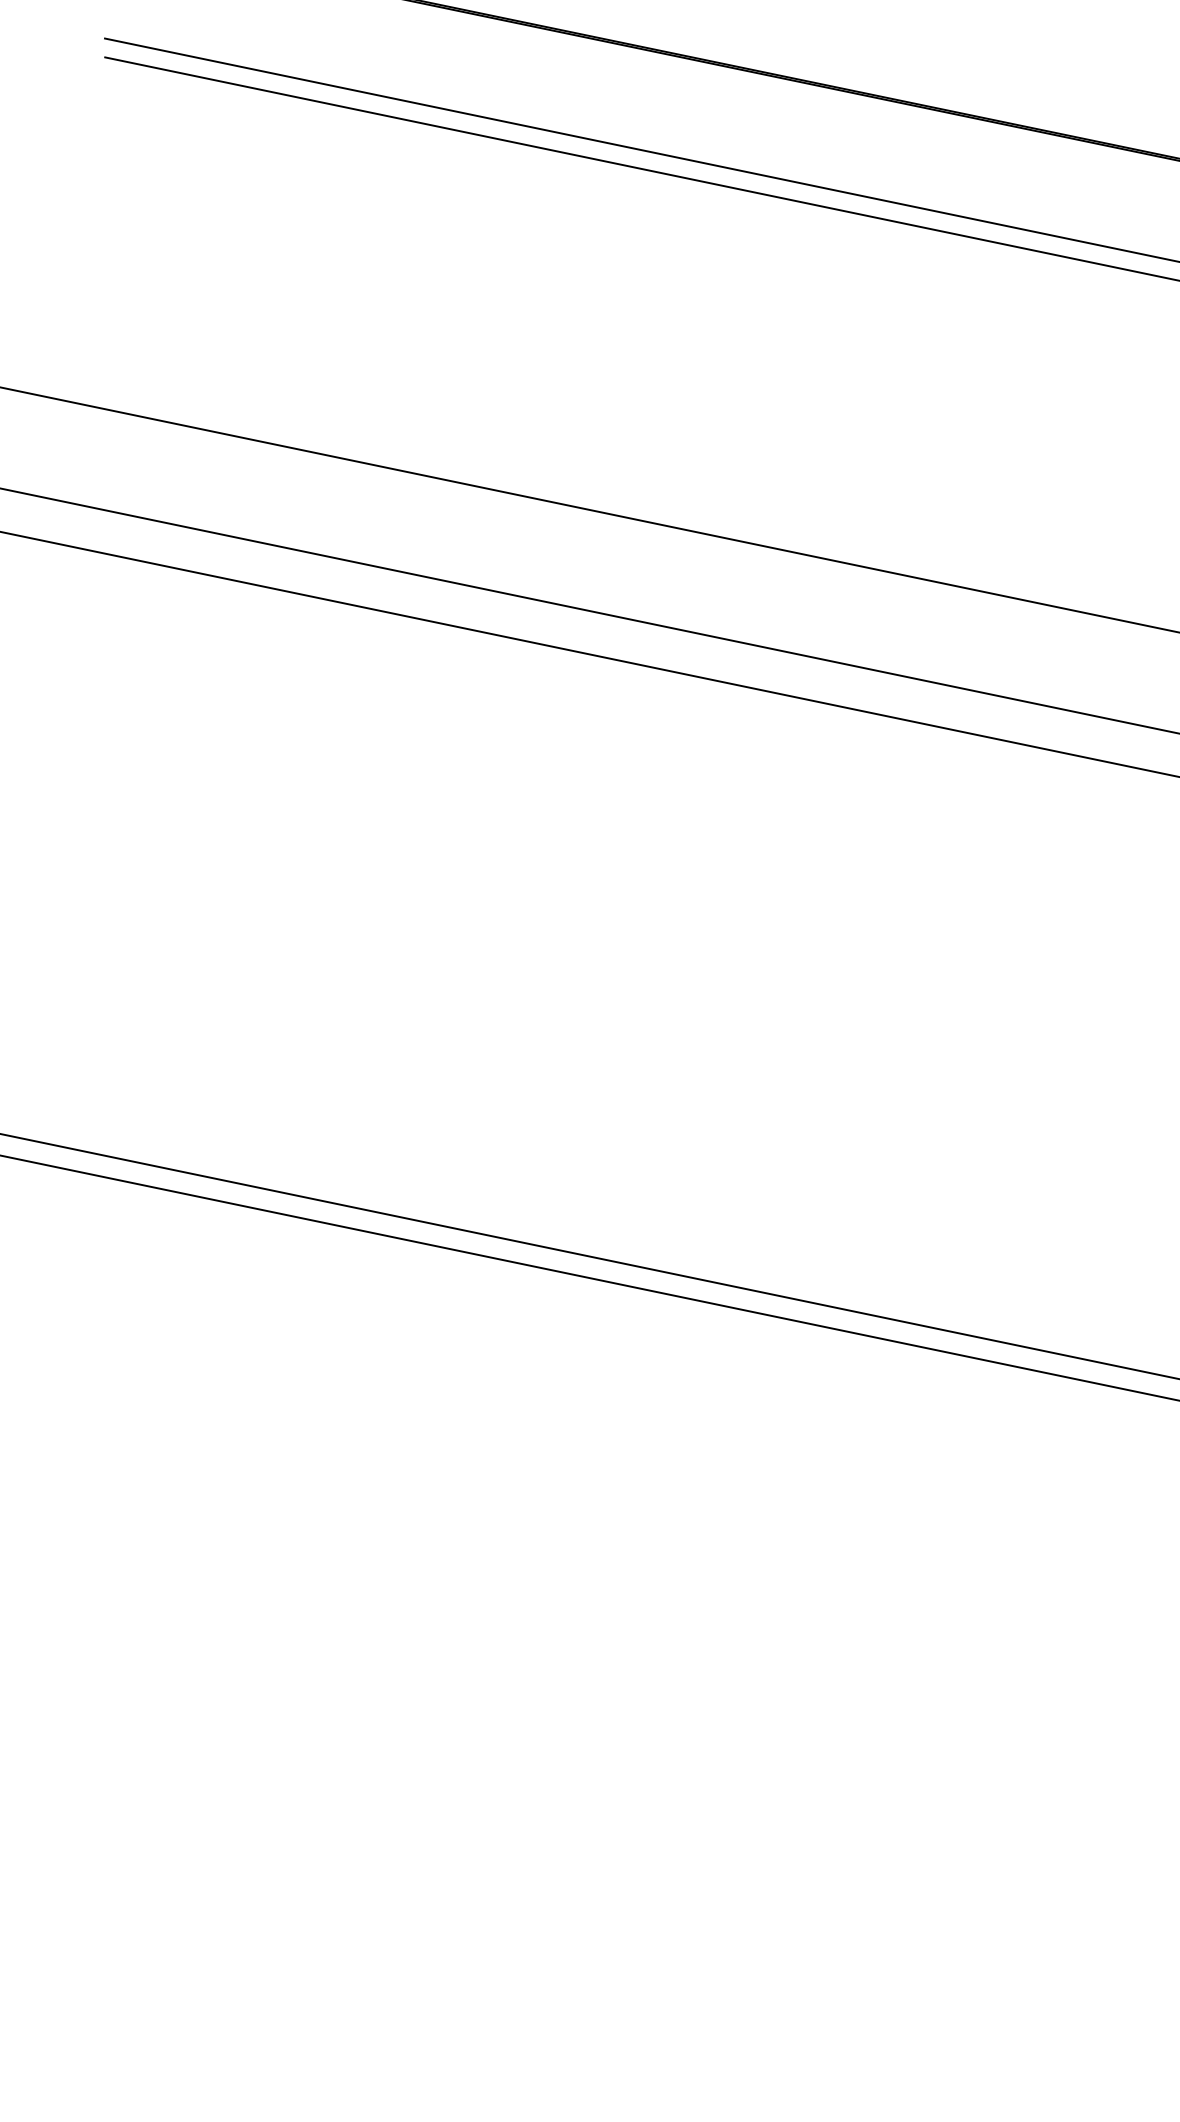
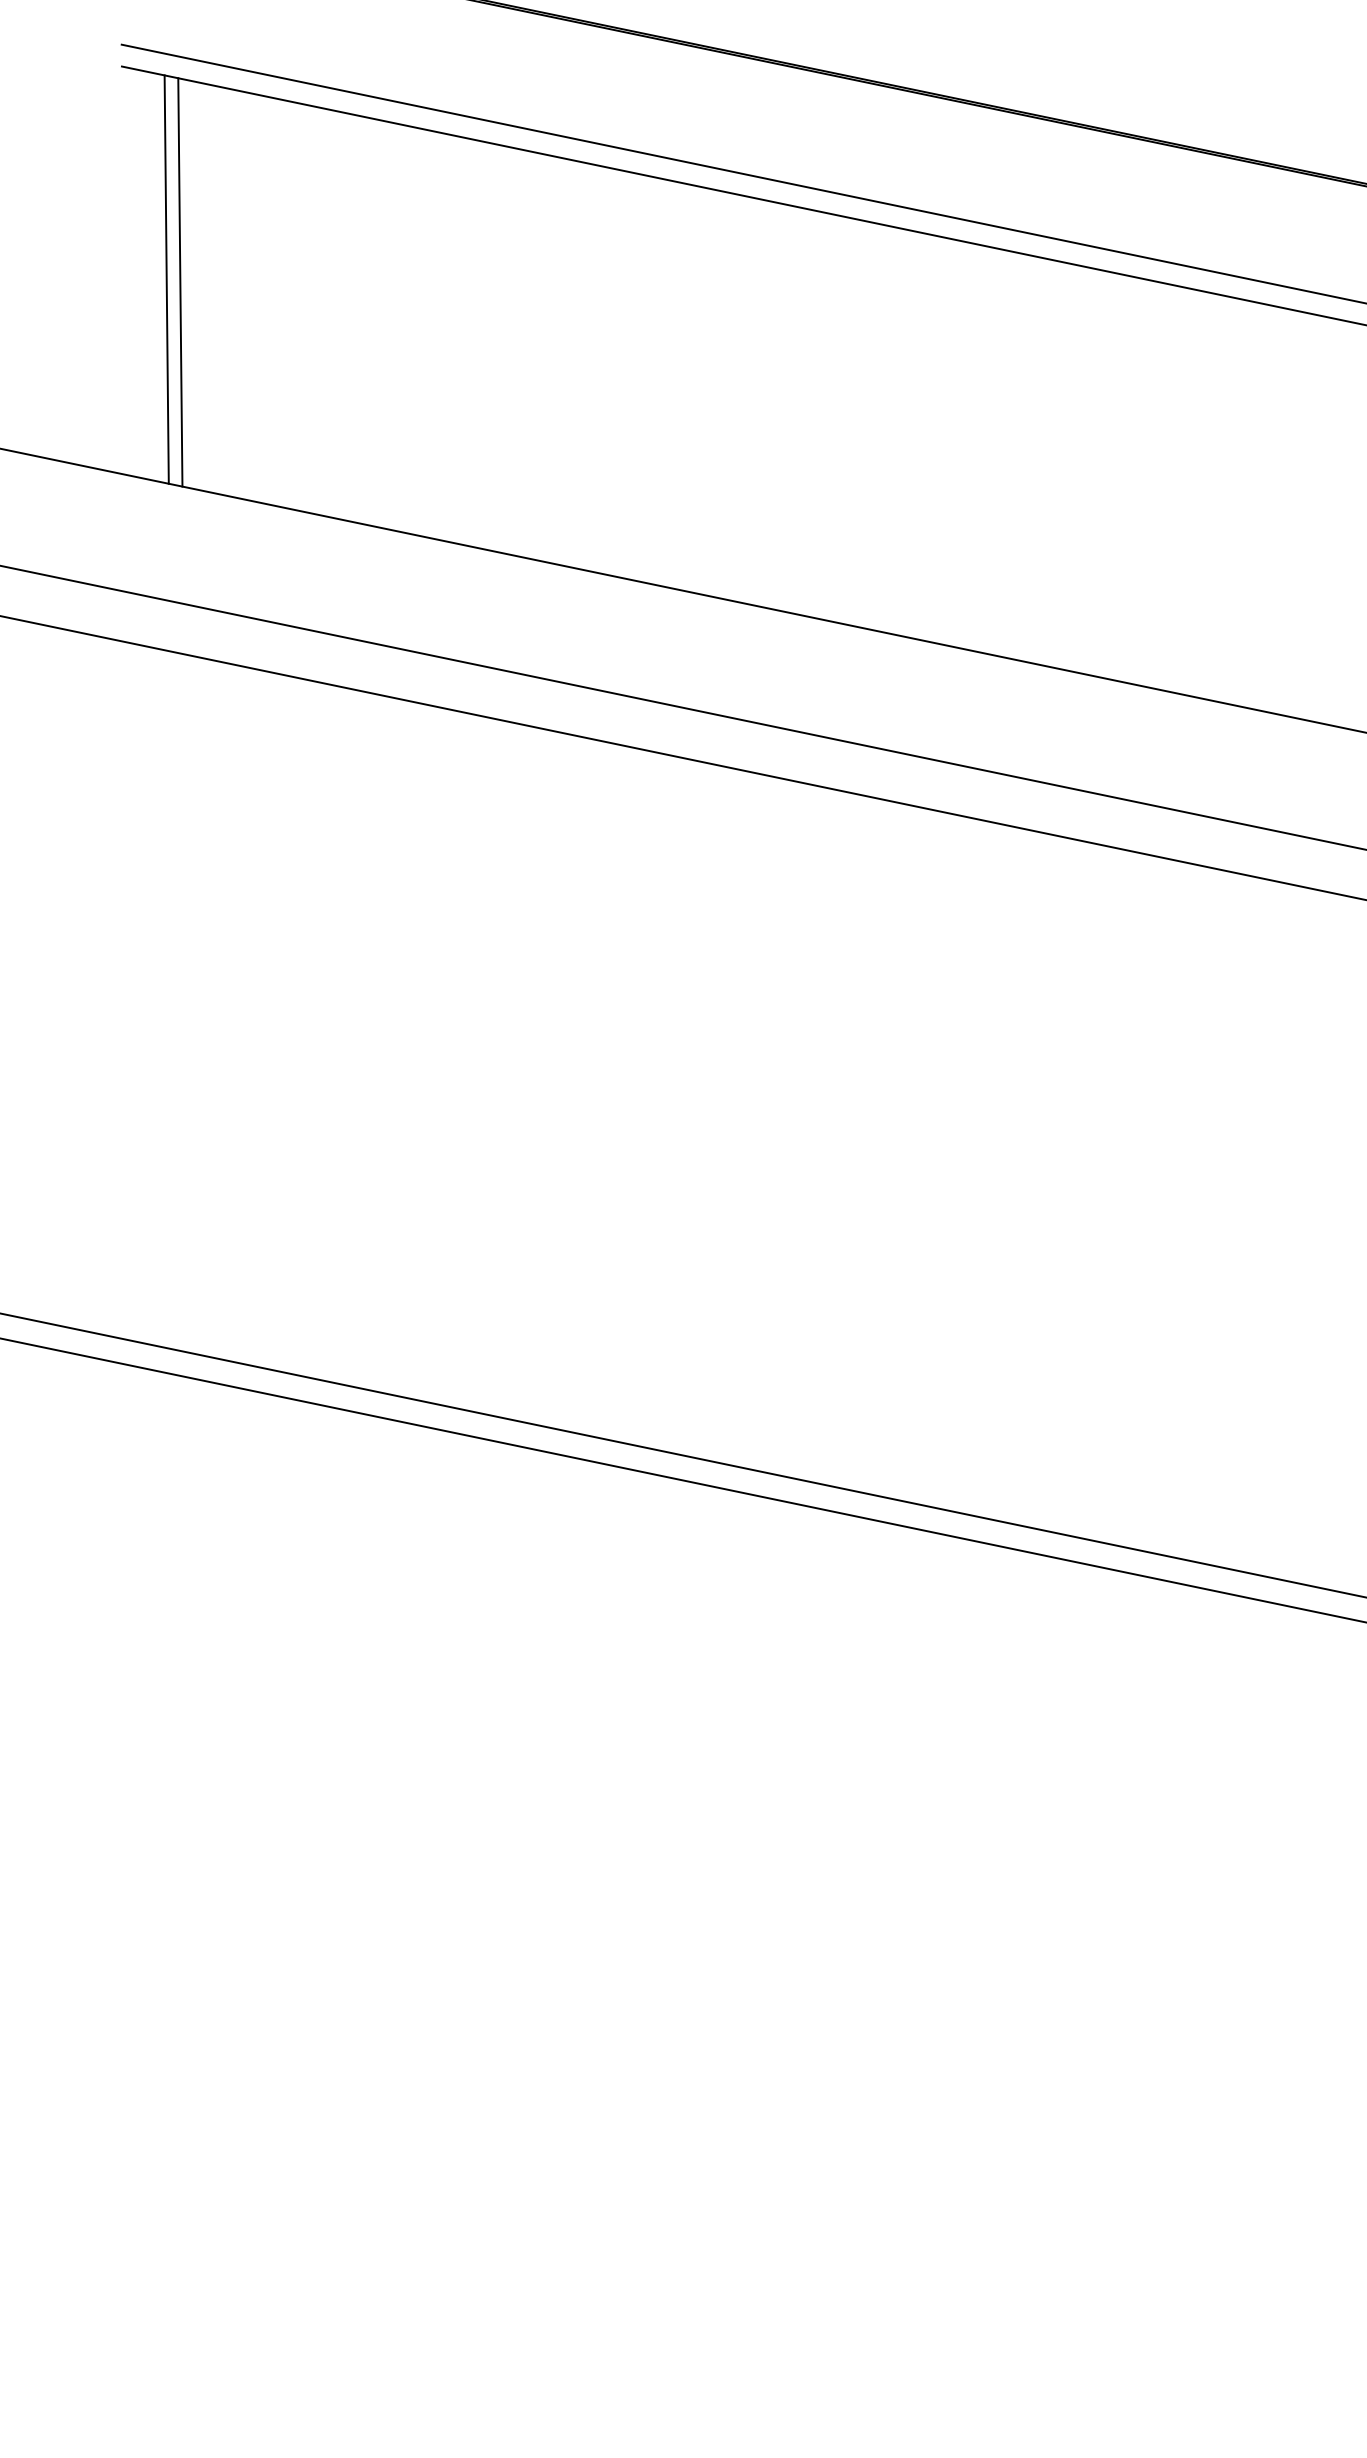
line: (143, 241) -> (166, 279), added
line: (155, 243) -> (180, 282), added

